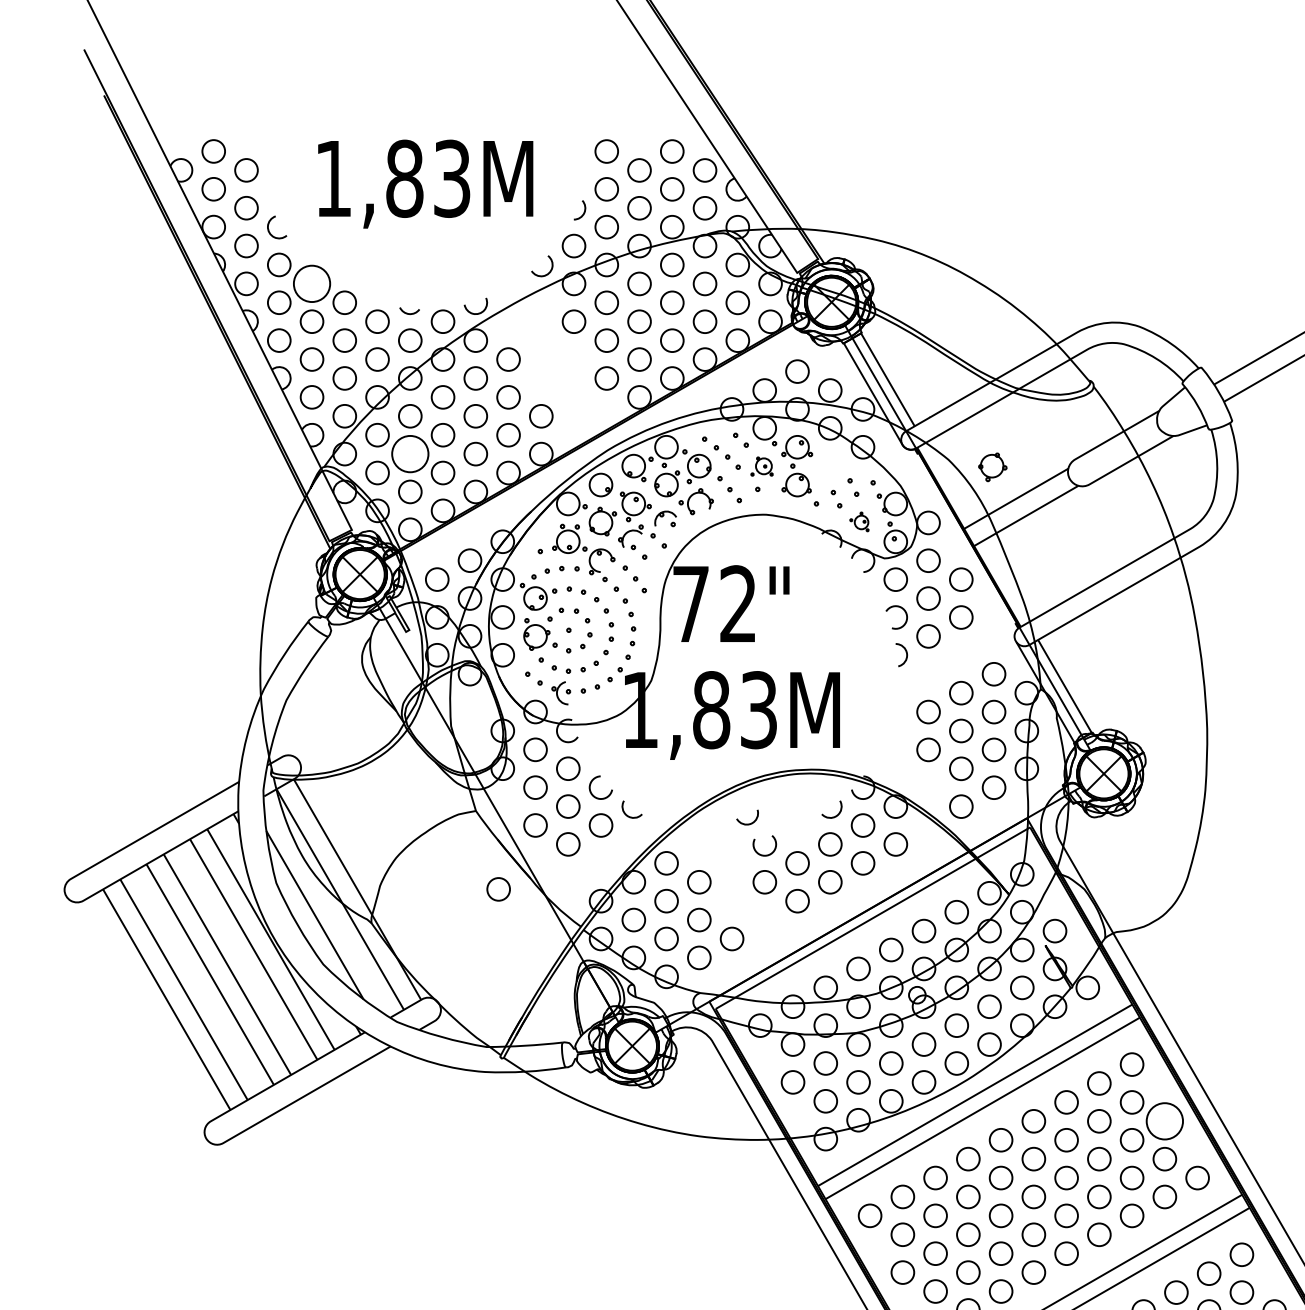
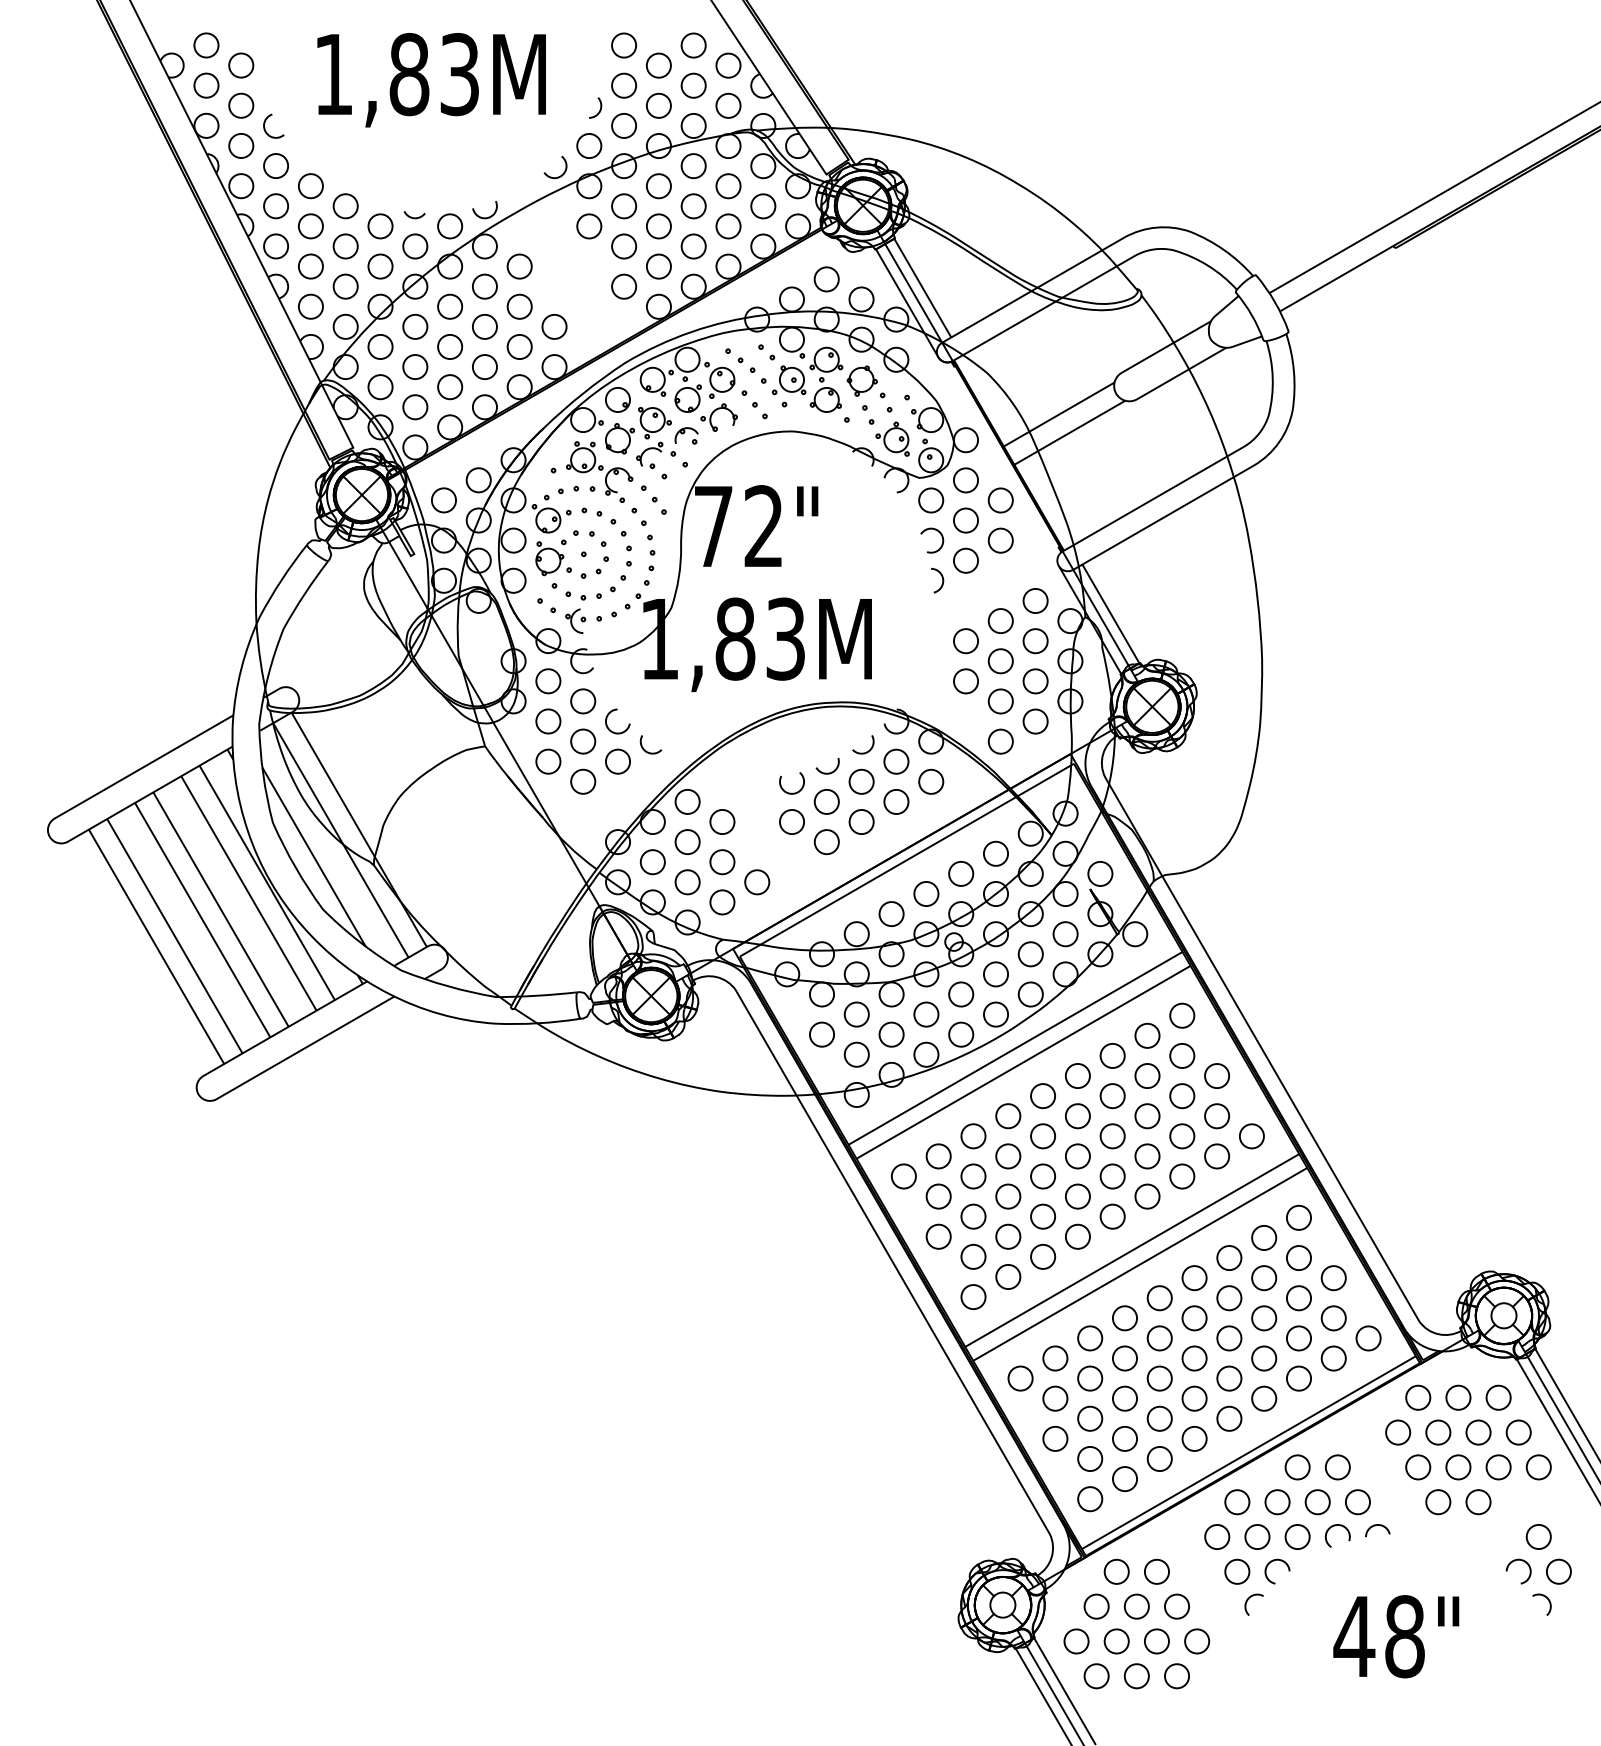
circle: (311, 284) -> (310, 186), size x0.62
circle: (410, 454) -> (415, 367), size x0.62
part: (761, 466) -> (788, 380), size x1.43
part: (992, 466) -> (861, 380), moved
part: (859, 521) -> (892, 438), size x1.67
arc: (747, 823) -> (827, 772), moved
circle: (498, 889) -> (509, 829), removed
circle: (1165, 1121) -> (1217, 1076), size x0.62

